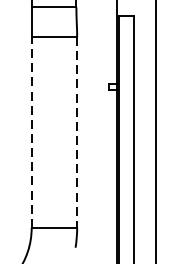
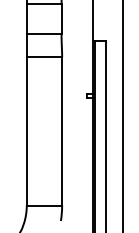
line: (31, 131) -> (26, 130), dashed -> solid
line: (77, 132) -> (62, 131), dashed -> solid

